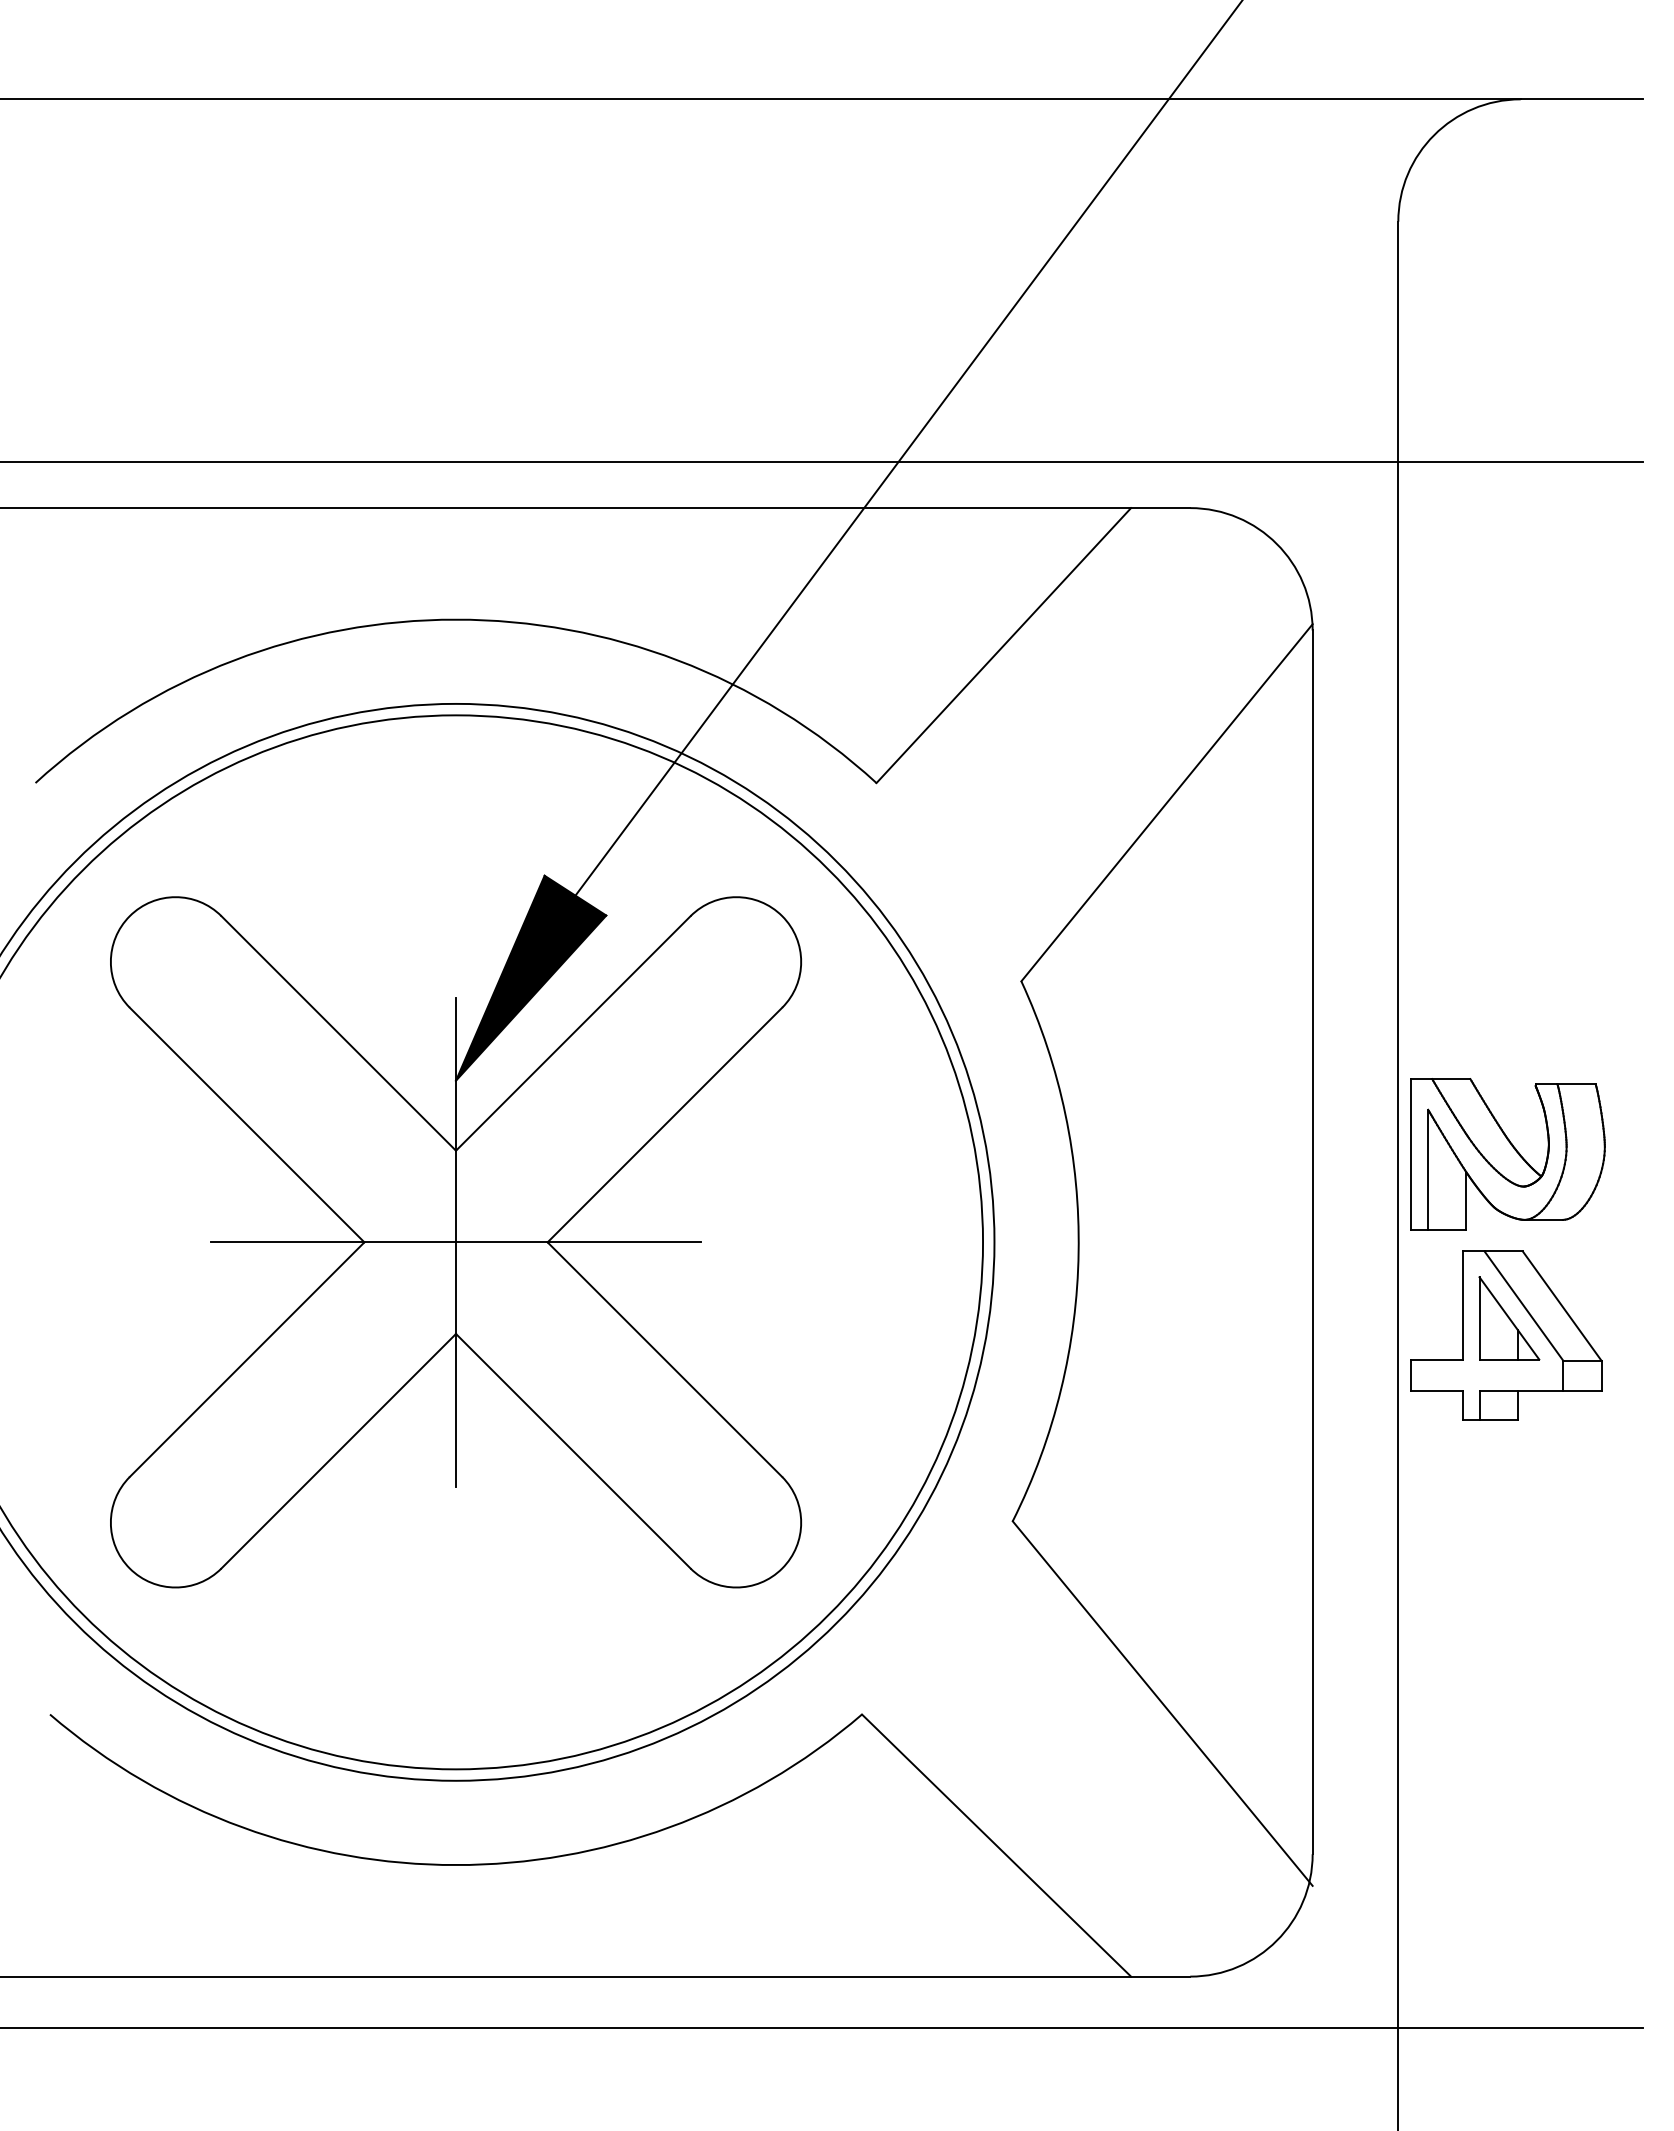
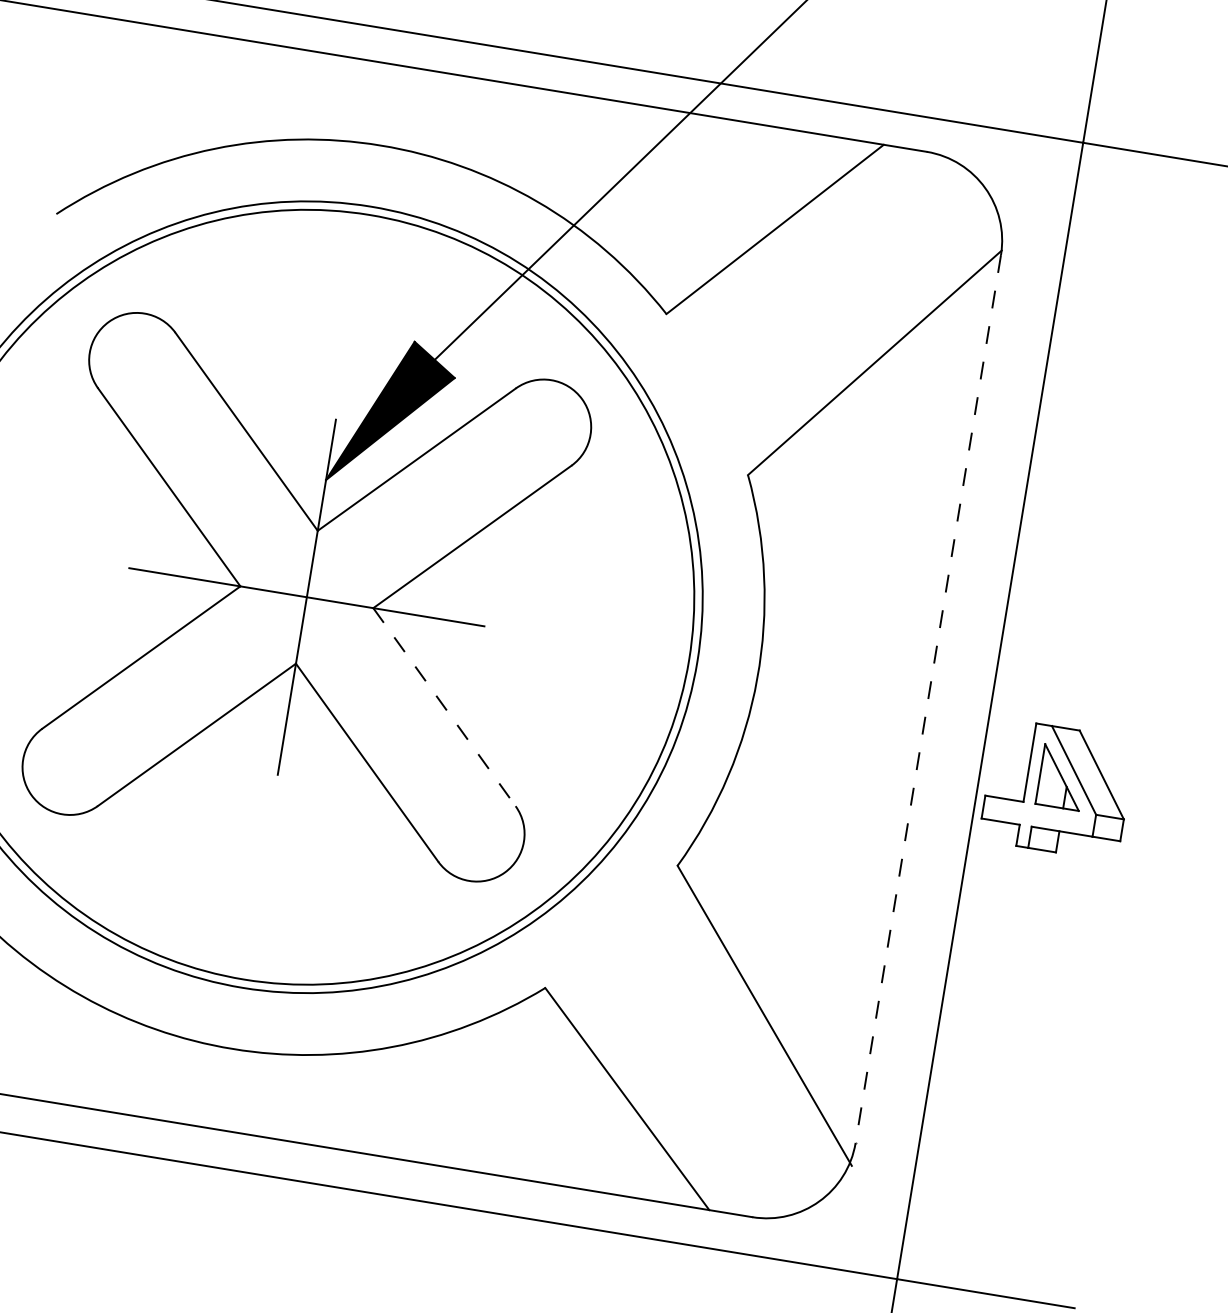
part: (1507, 1154) -> (1080, 658), removed
line: (1312, 1242) -> (928, 699), solid -> dashed
line: (664, 1359) -> (444, 707), solid -> dashed

